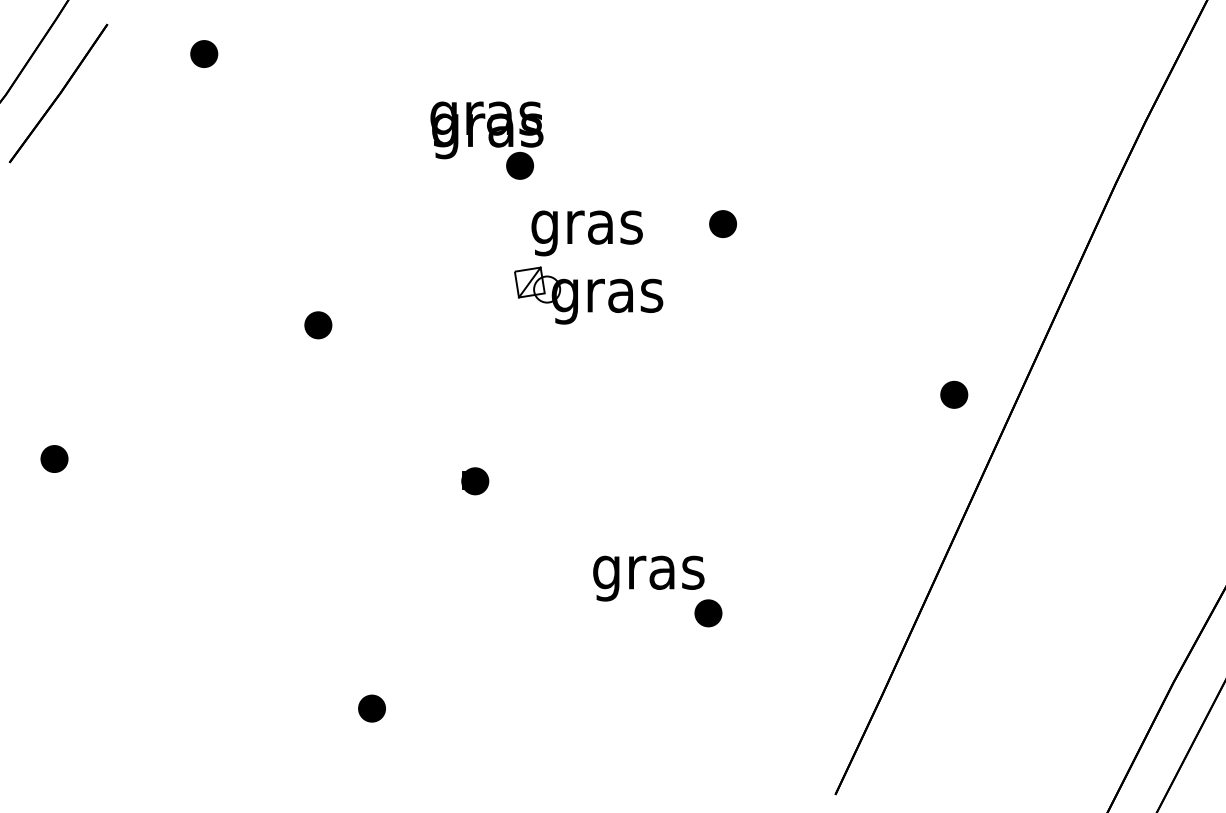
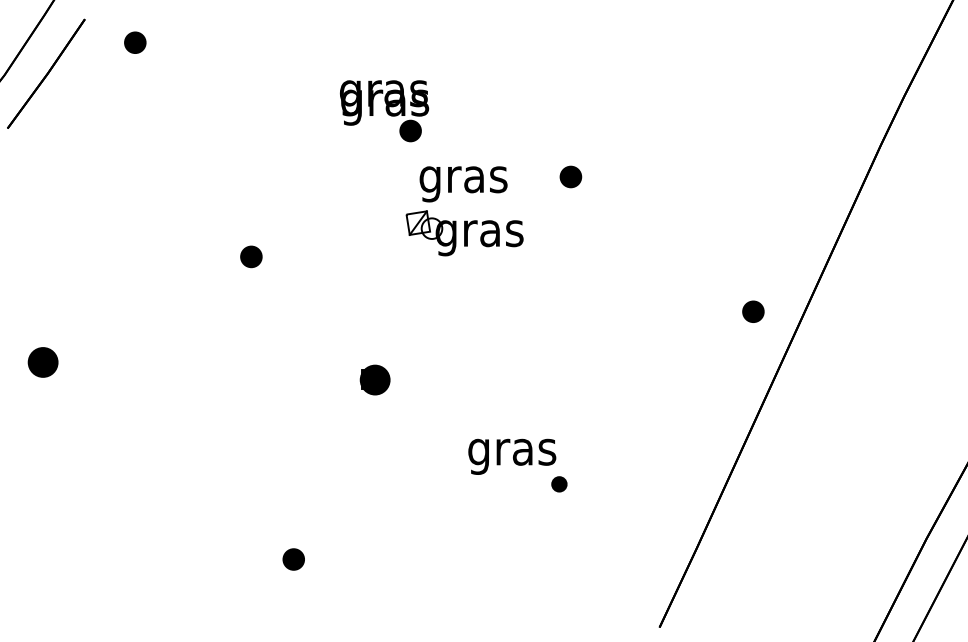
part: (204, 53) -> (135, 42), moved
part: (53, 459) -> (42, 362), size x1.4
part: (475, 480) -> (375, 379), size x1.4
part: (708, 613) -> (559, 484), size x0.7

